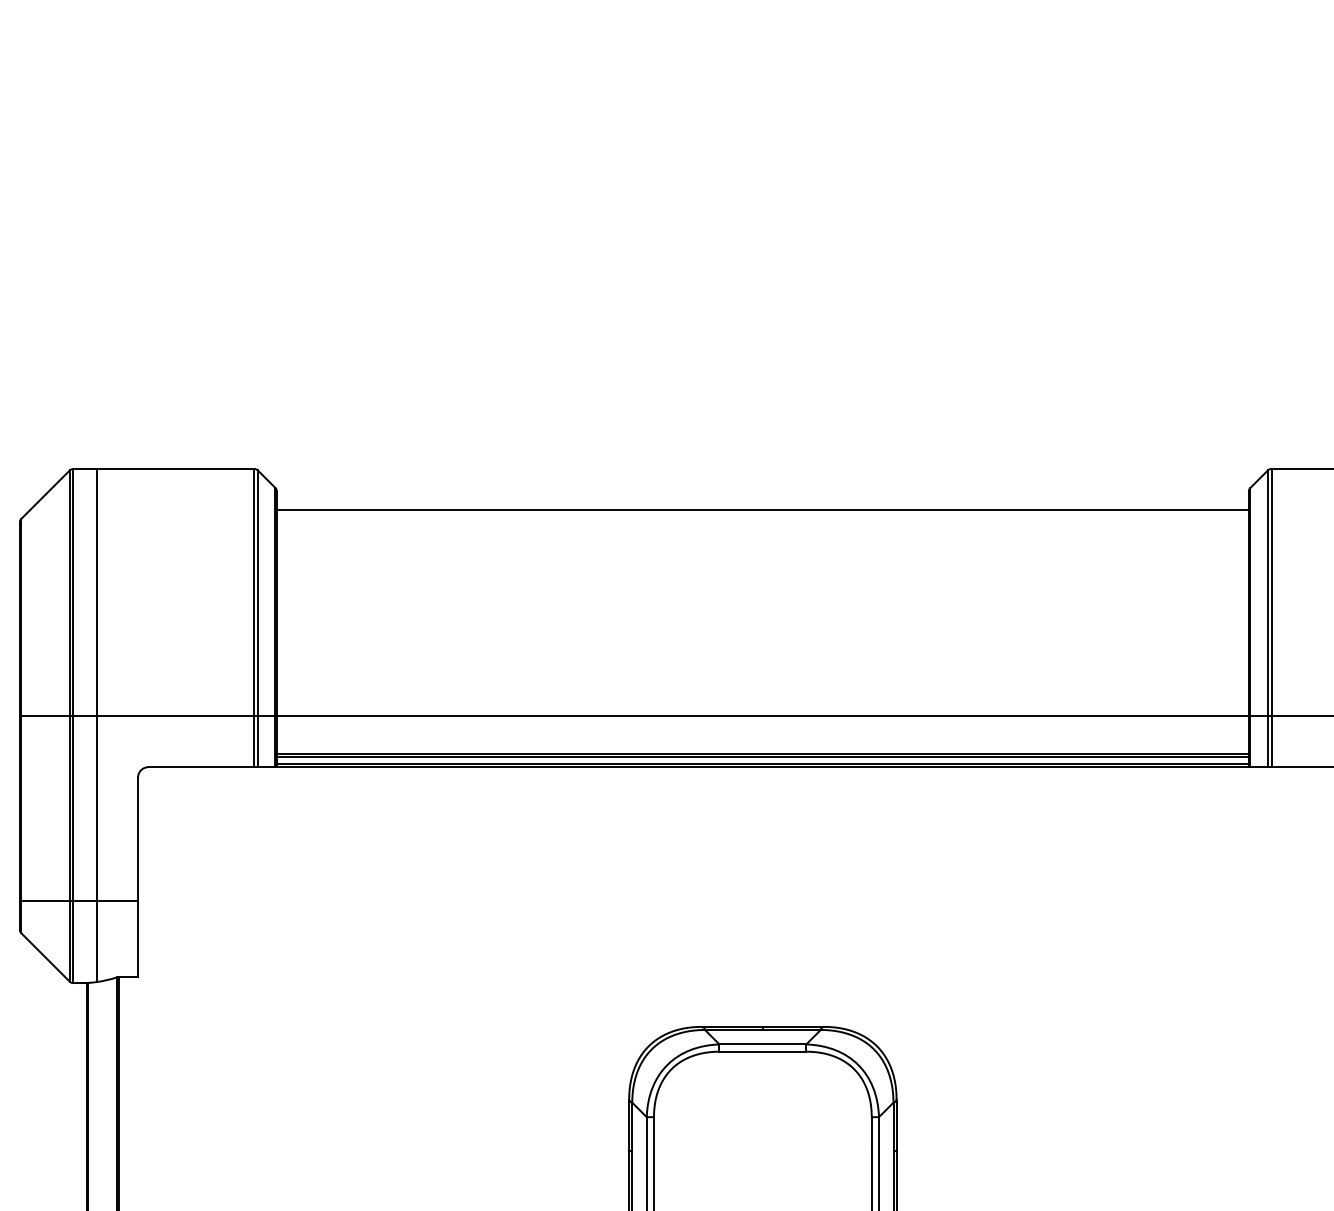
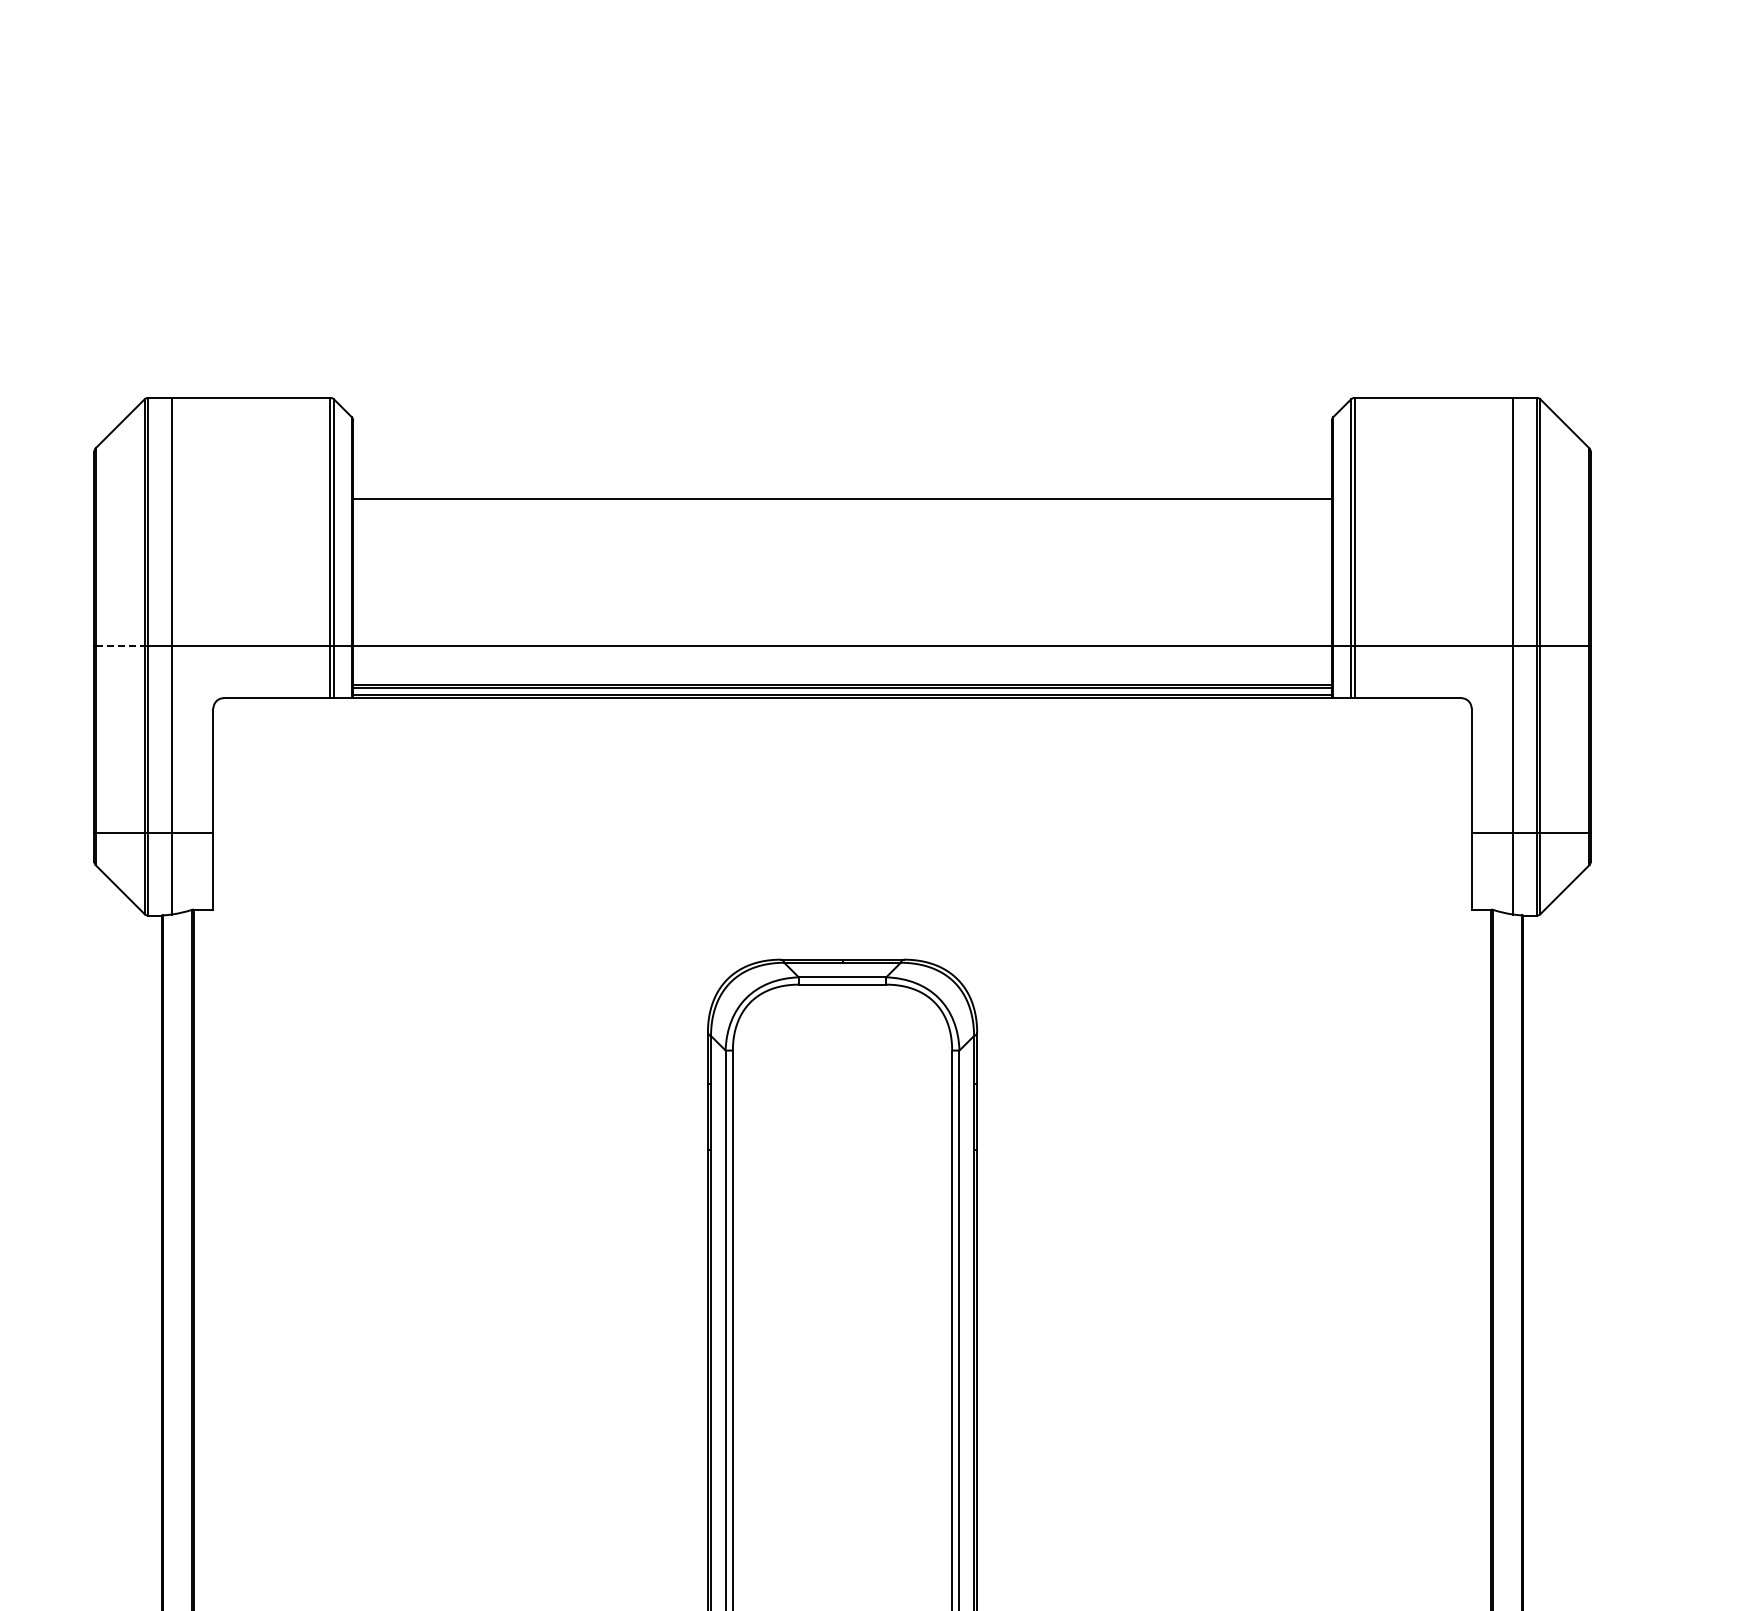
line: (762, 510) -> (842, 499), moved
line: (45, 715) -> (120, 646), solid -> dashed

